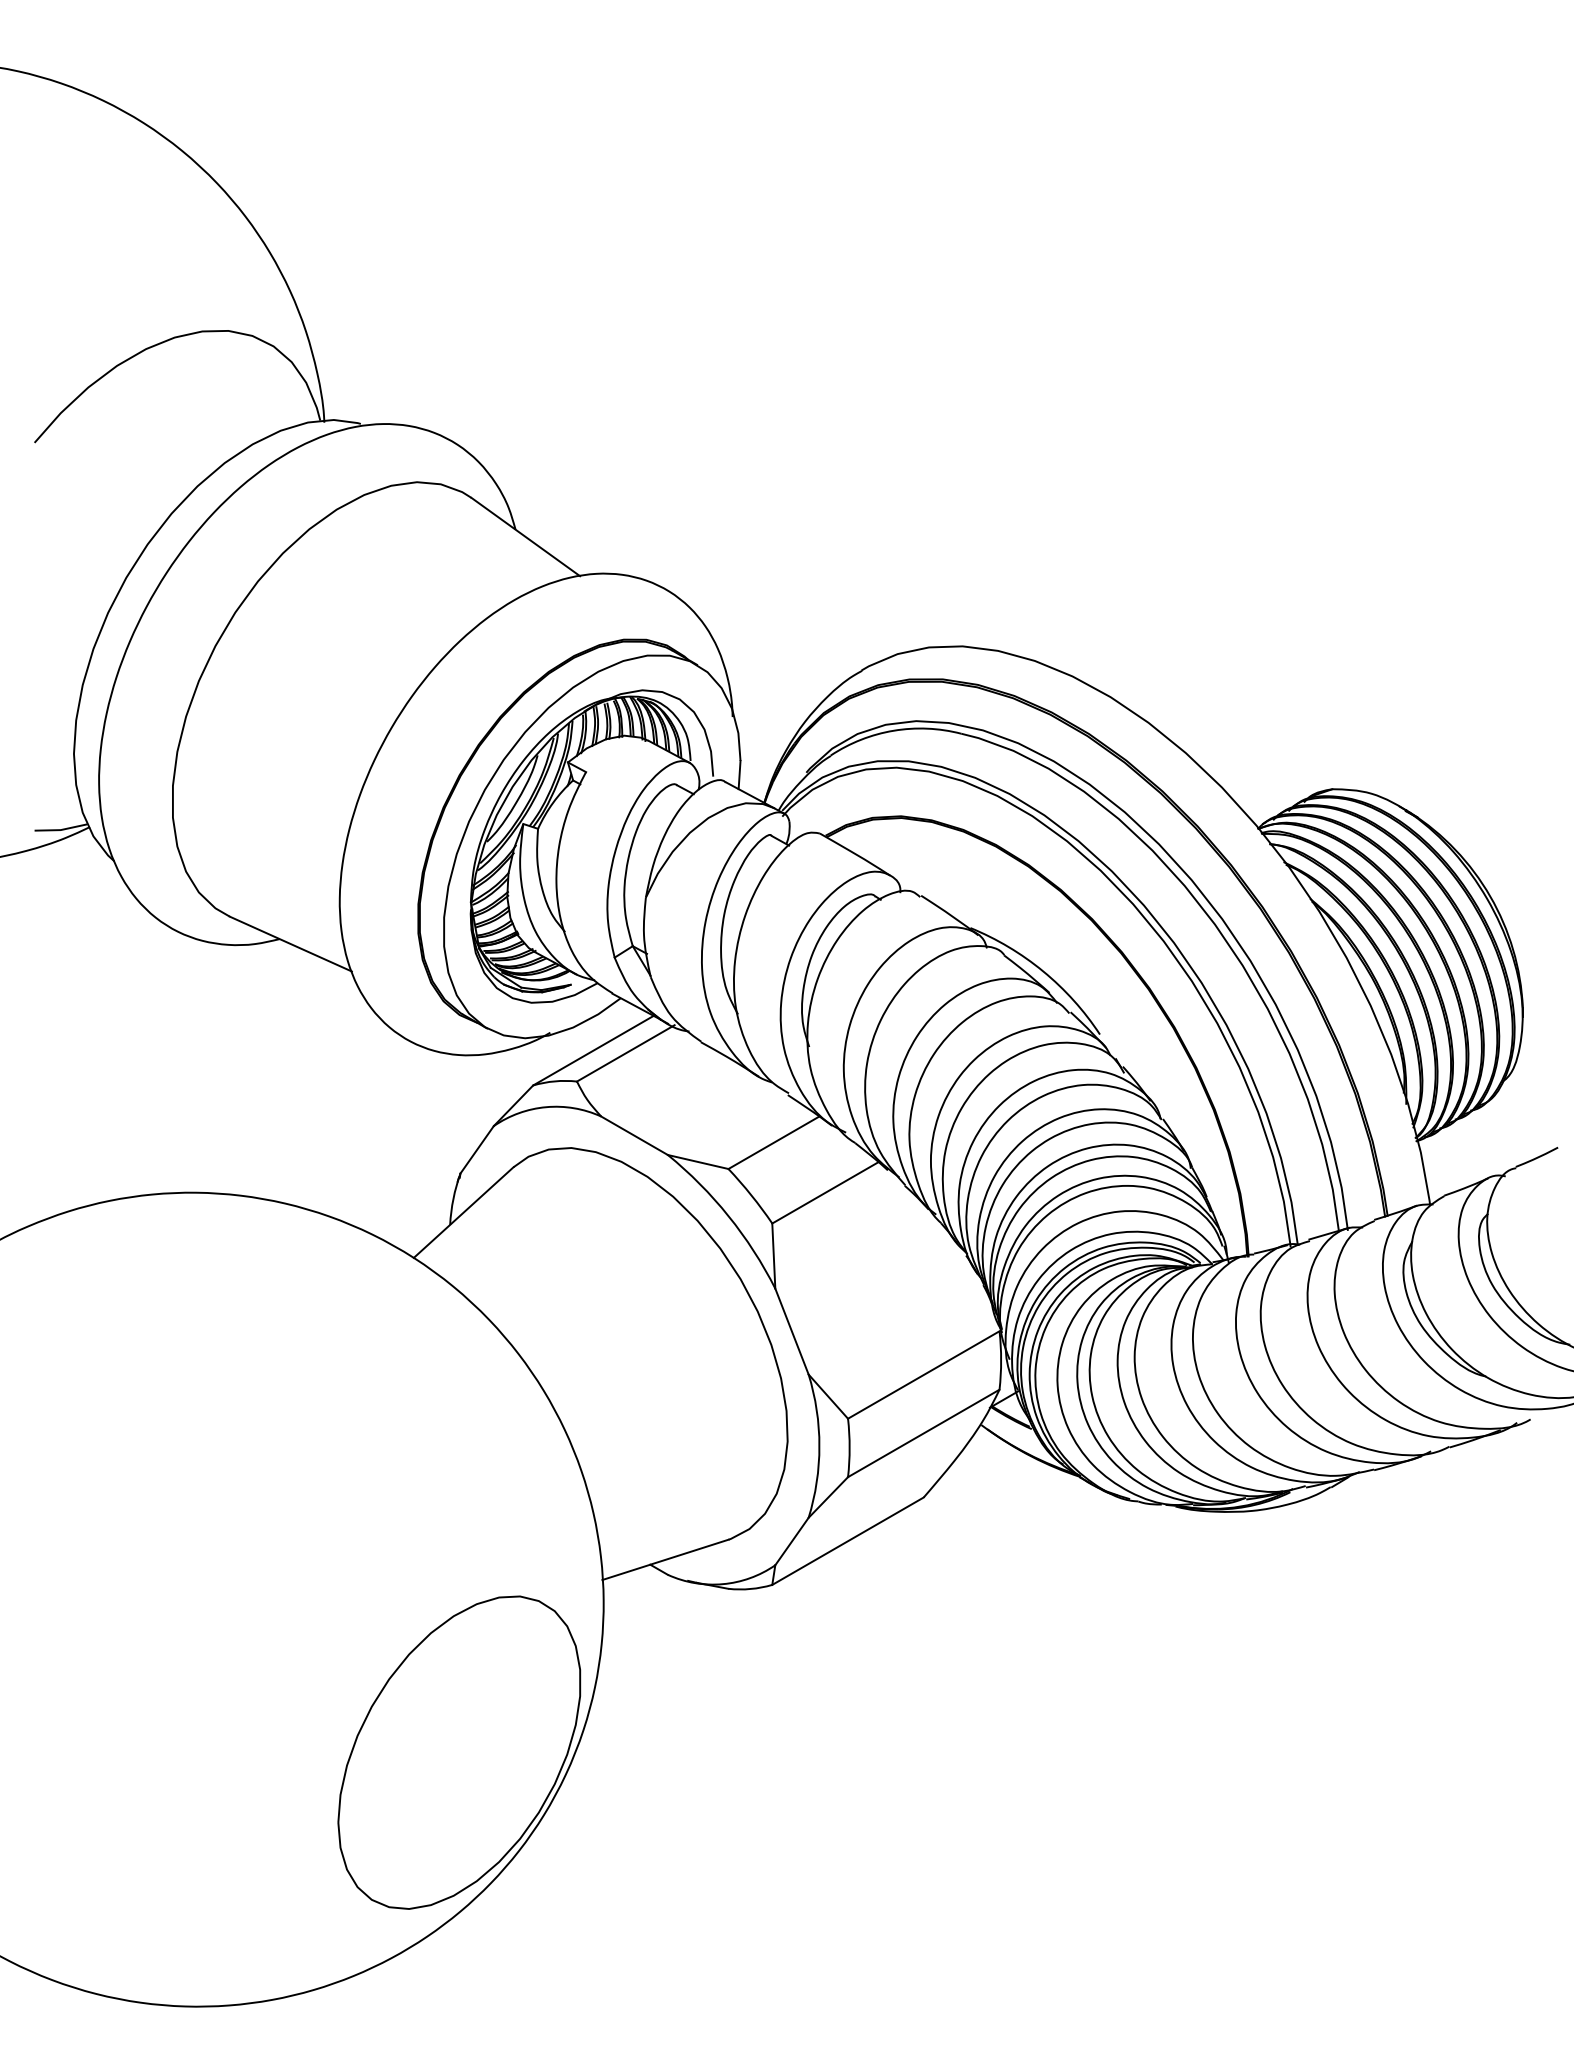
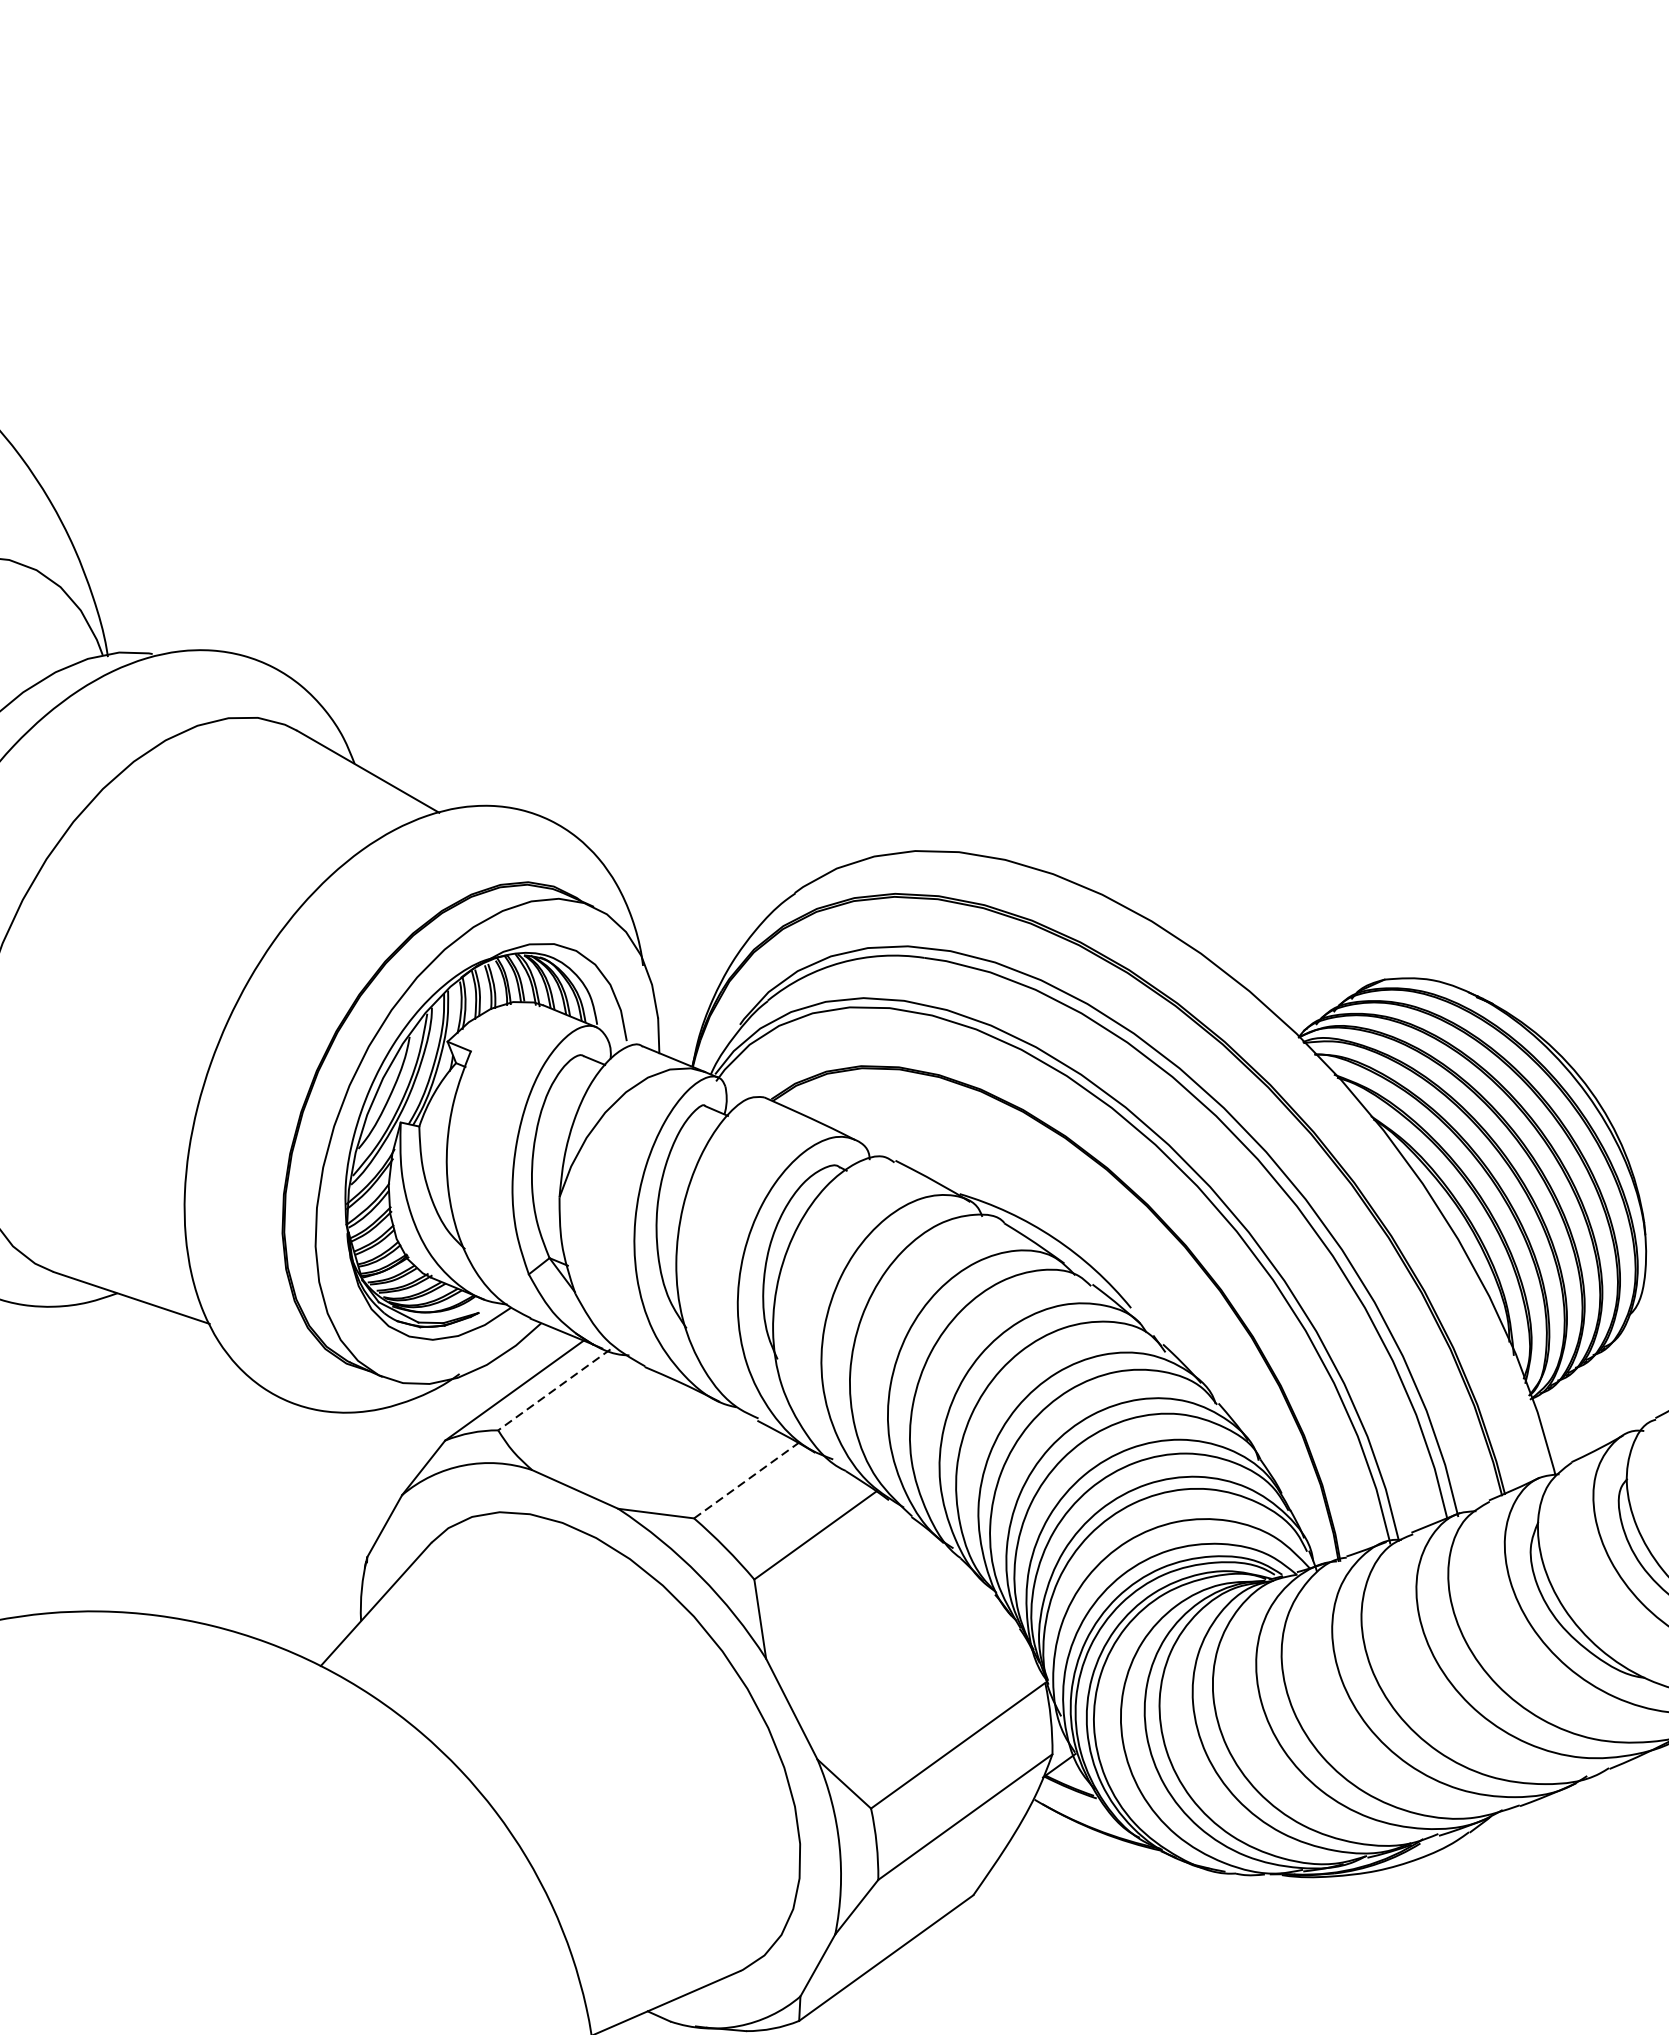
line: (625, 1053) -> (553, 1390), solid -> dashed
line: (774, 1142) -> (746, 1480), solid -> dashed

